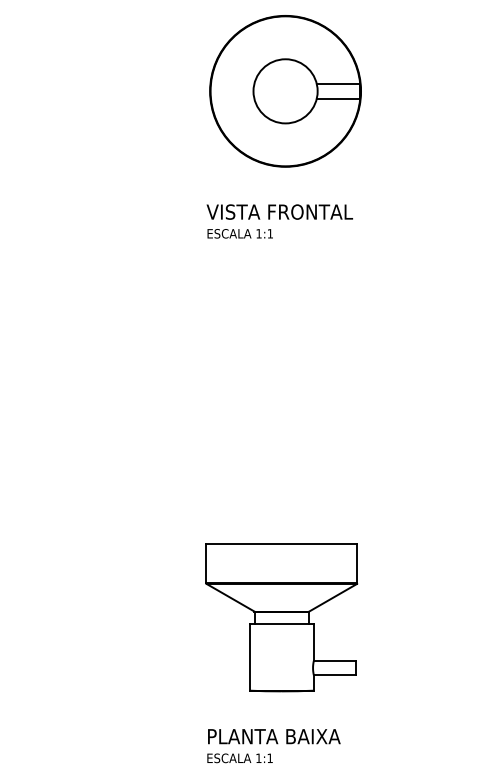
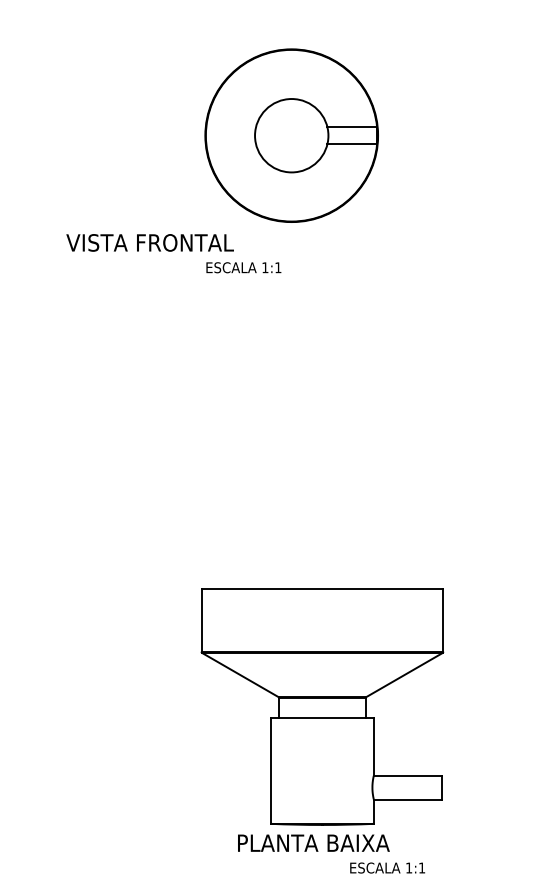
part: (285, 91) -> (291, 135), moved
text: (279, 211) -> (149, 242), moved
text: (239, 233) -> (243, 267), moved
part: (281, 618) -> (322, 707), size x1.4
text: (239, 757) -> (387, 867), moved

